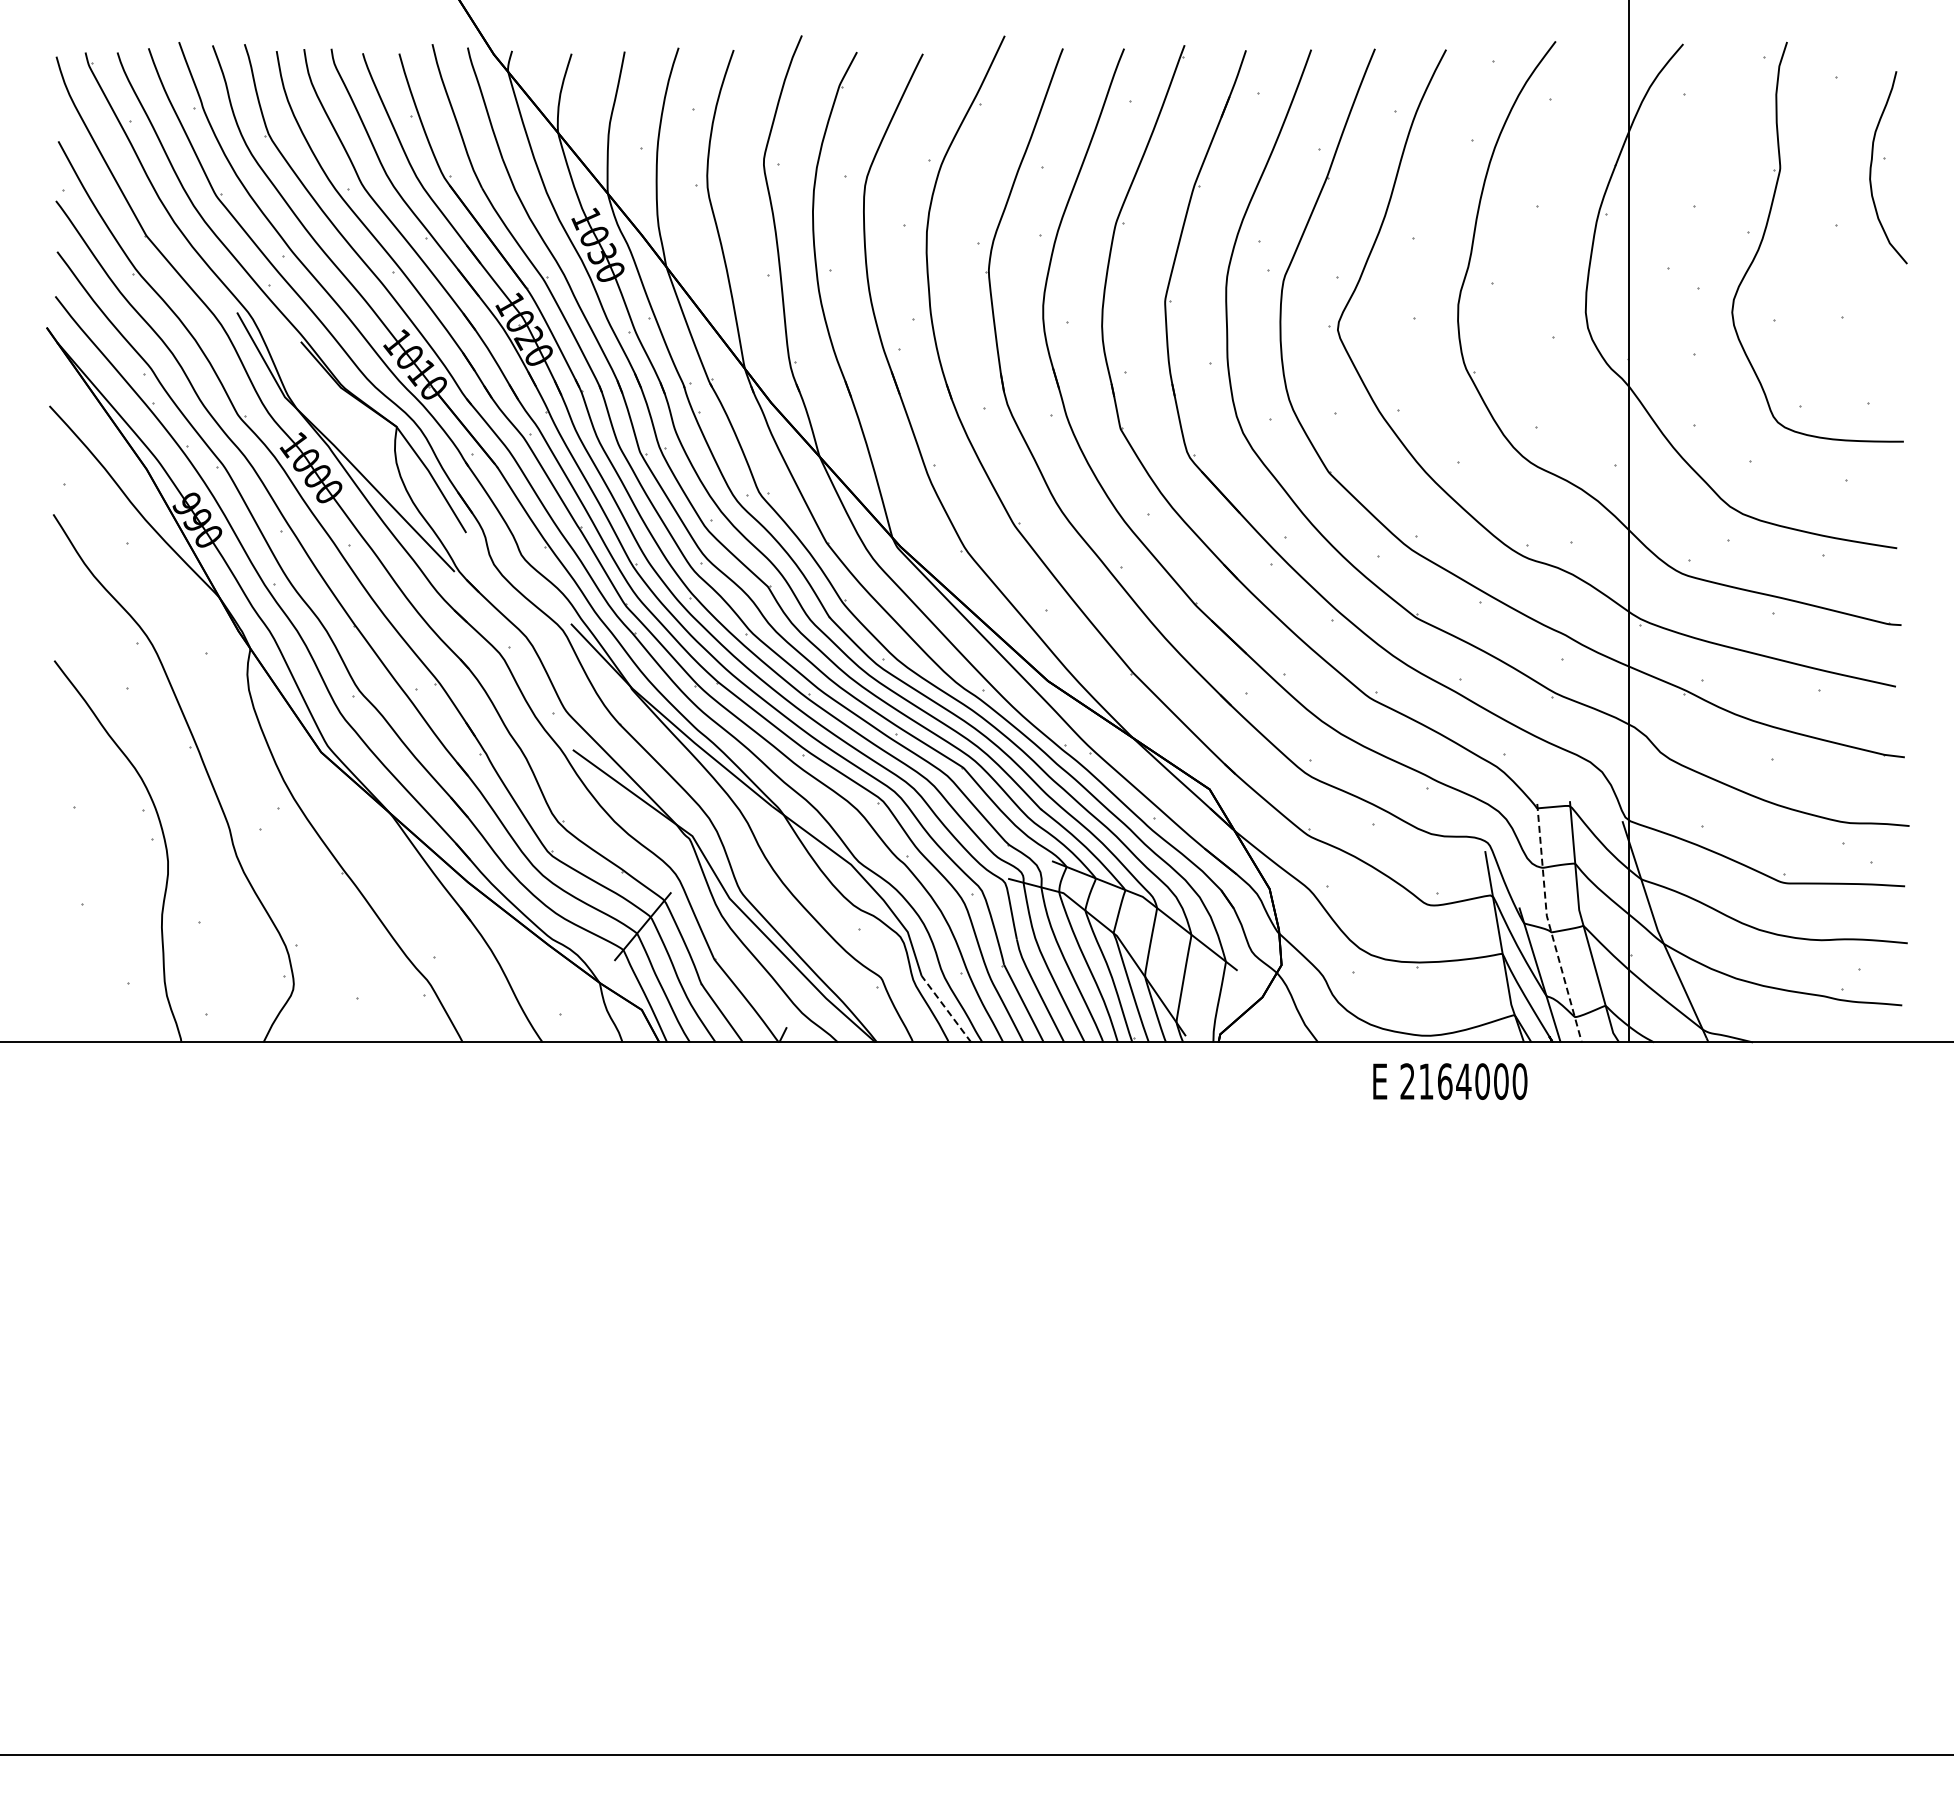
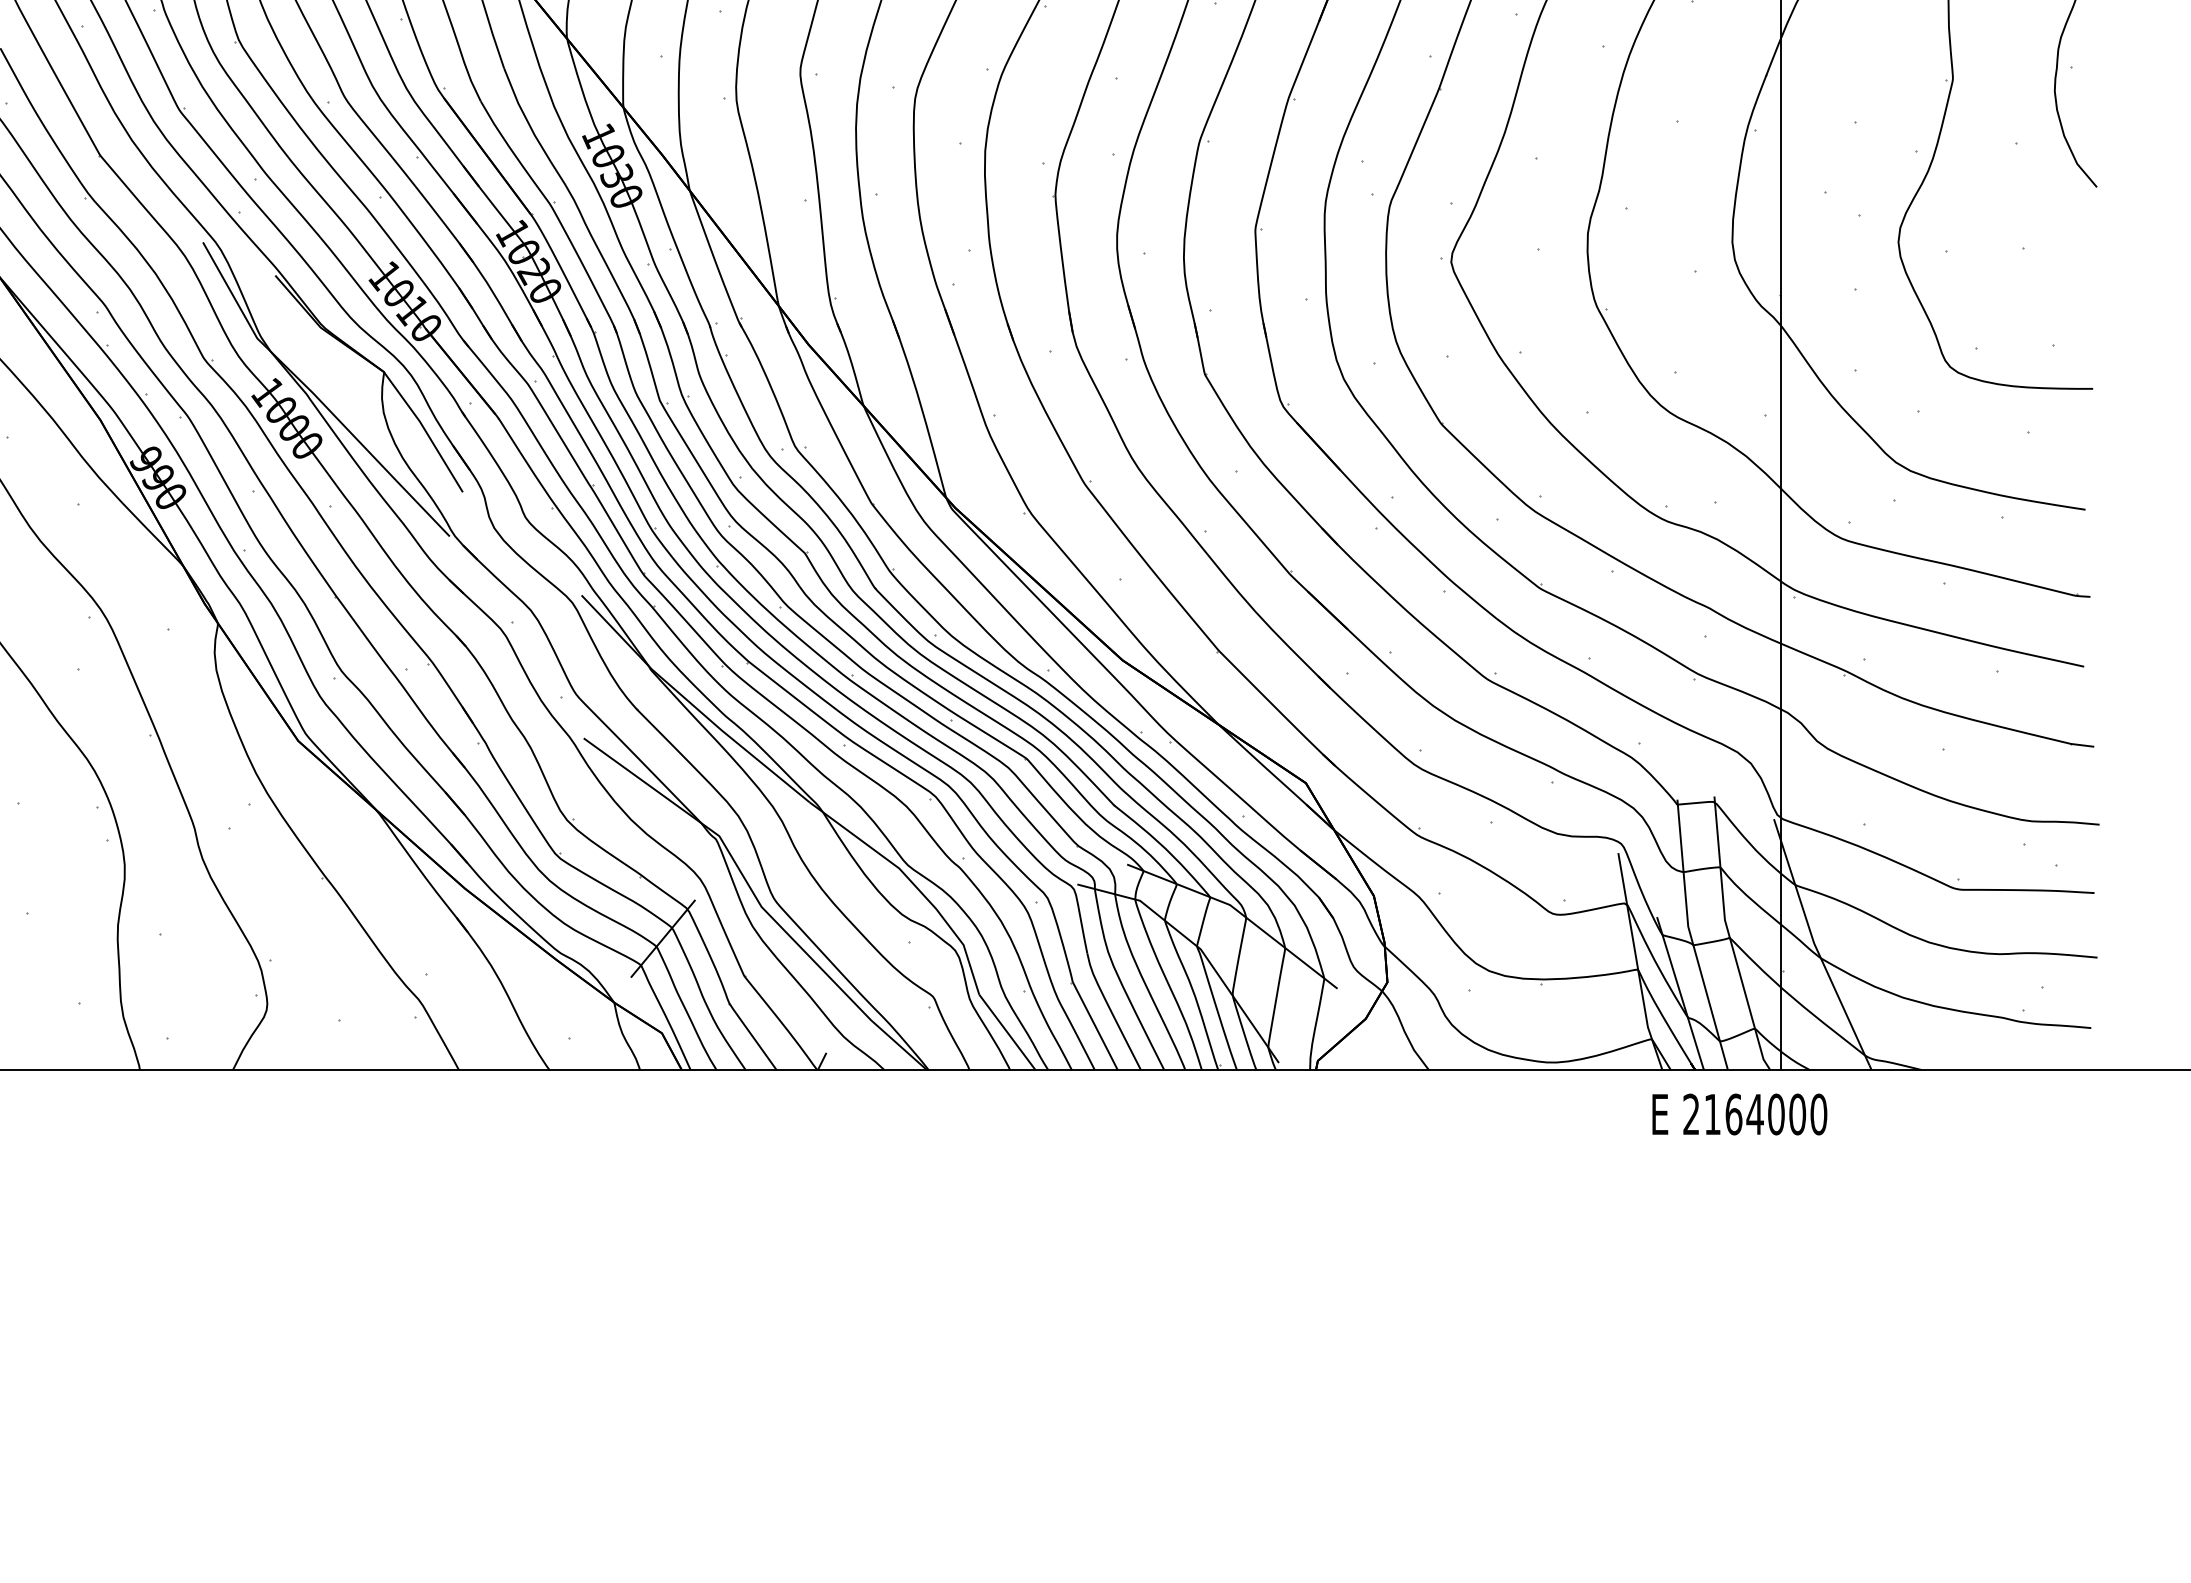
line: (1549, 924) -> (1691, 936), dashed -> solid
line: (946, 1008) -> (1007, 1031), dashed -> solid
text: (1450, 1081) -> (1740, 1114), moved

